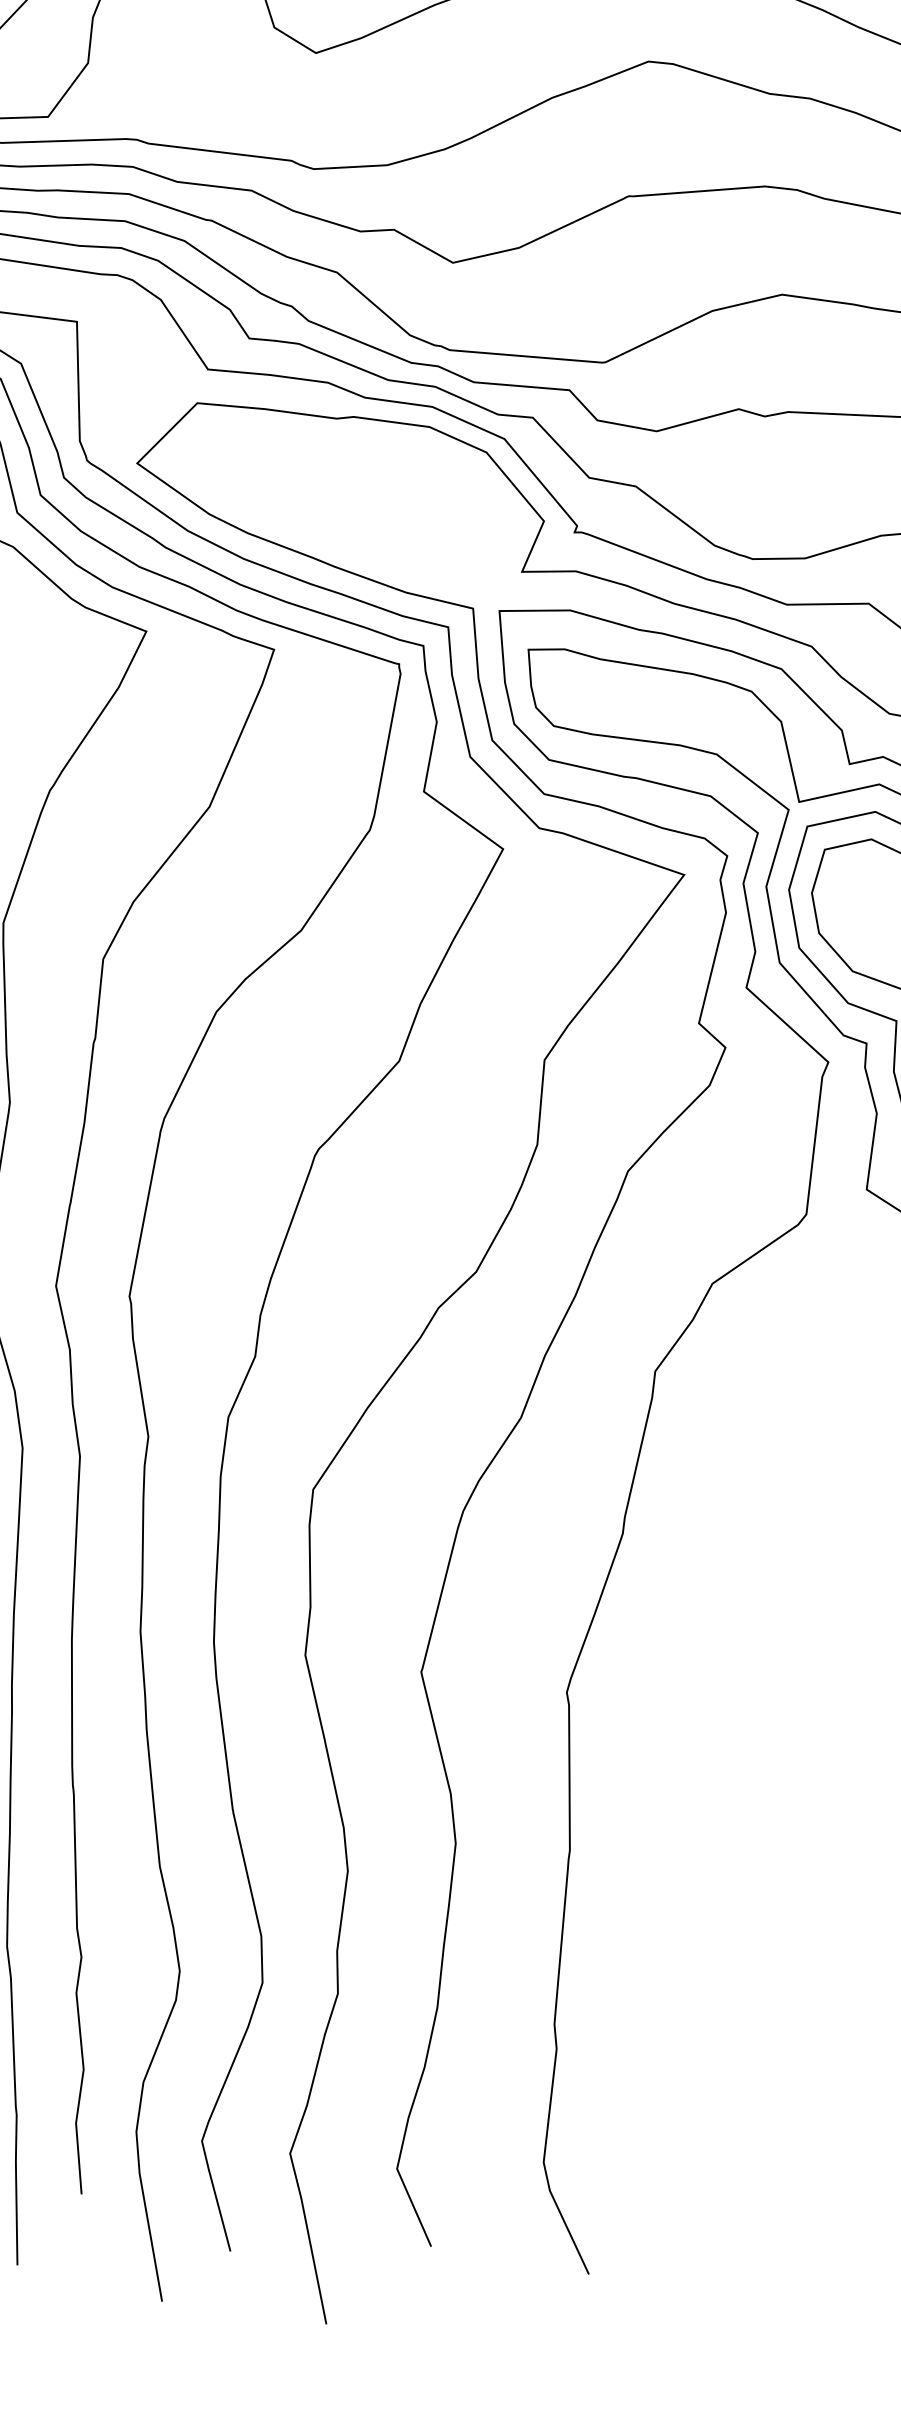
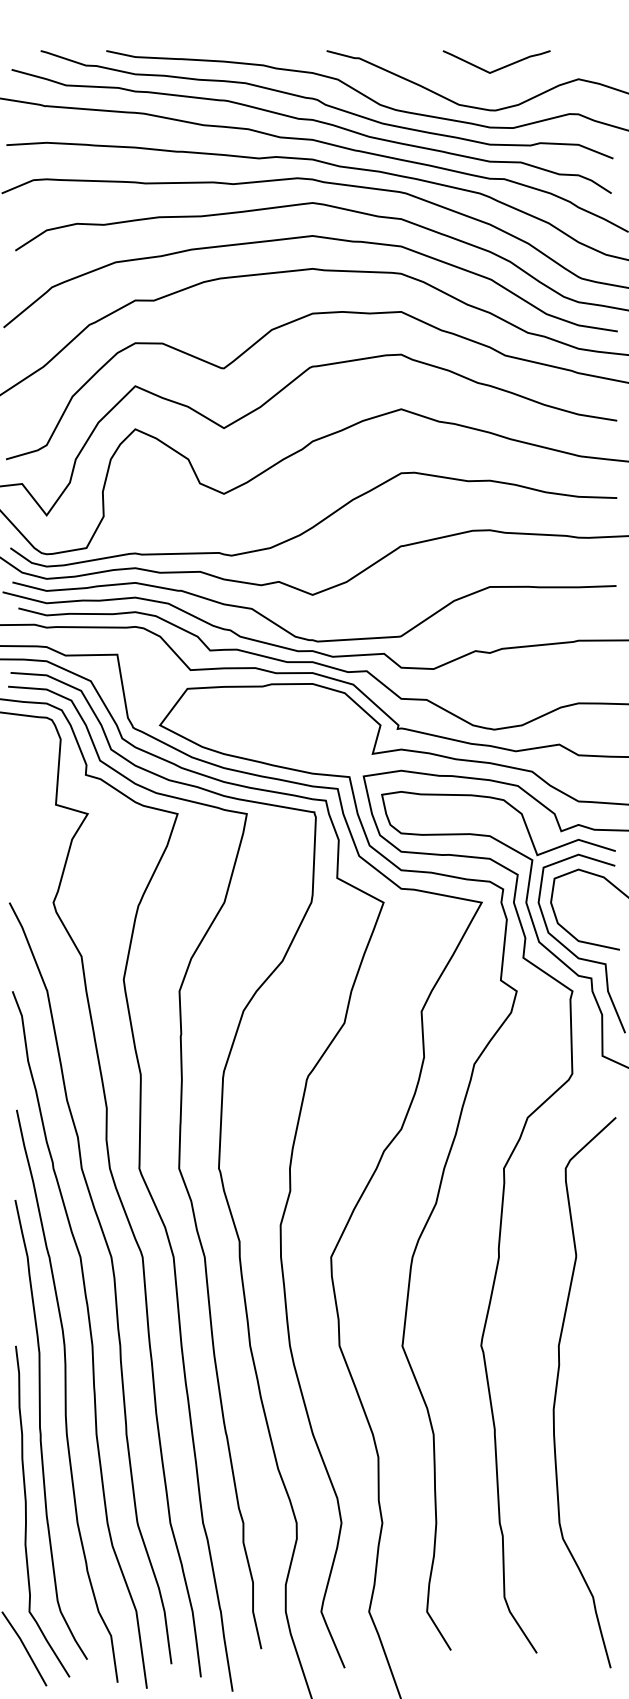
curve: (696, 1793) -> (557, 1389), added

